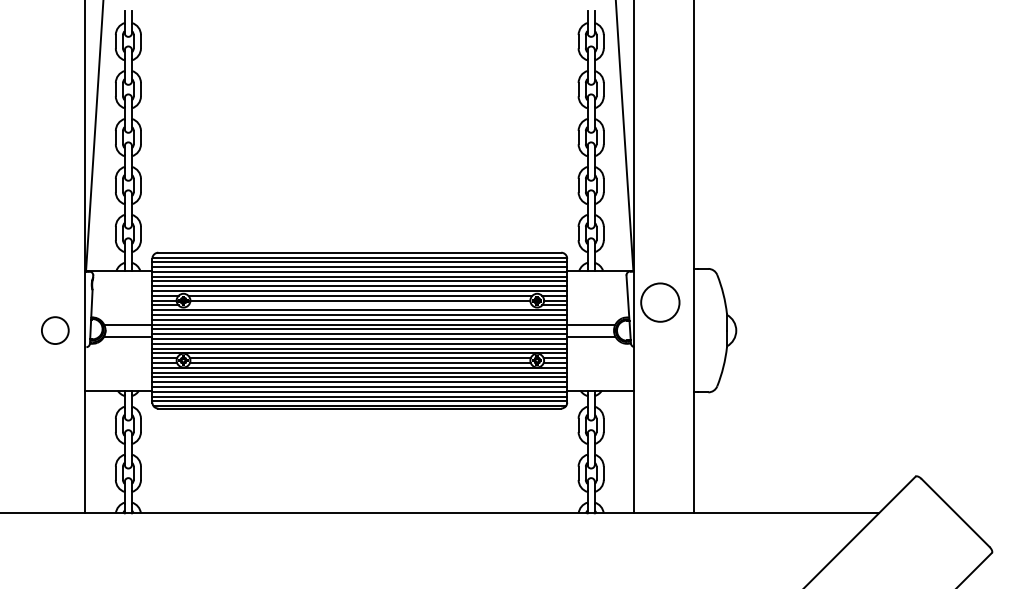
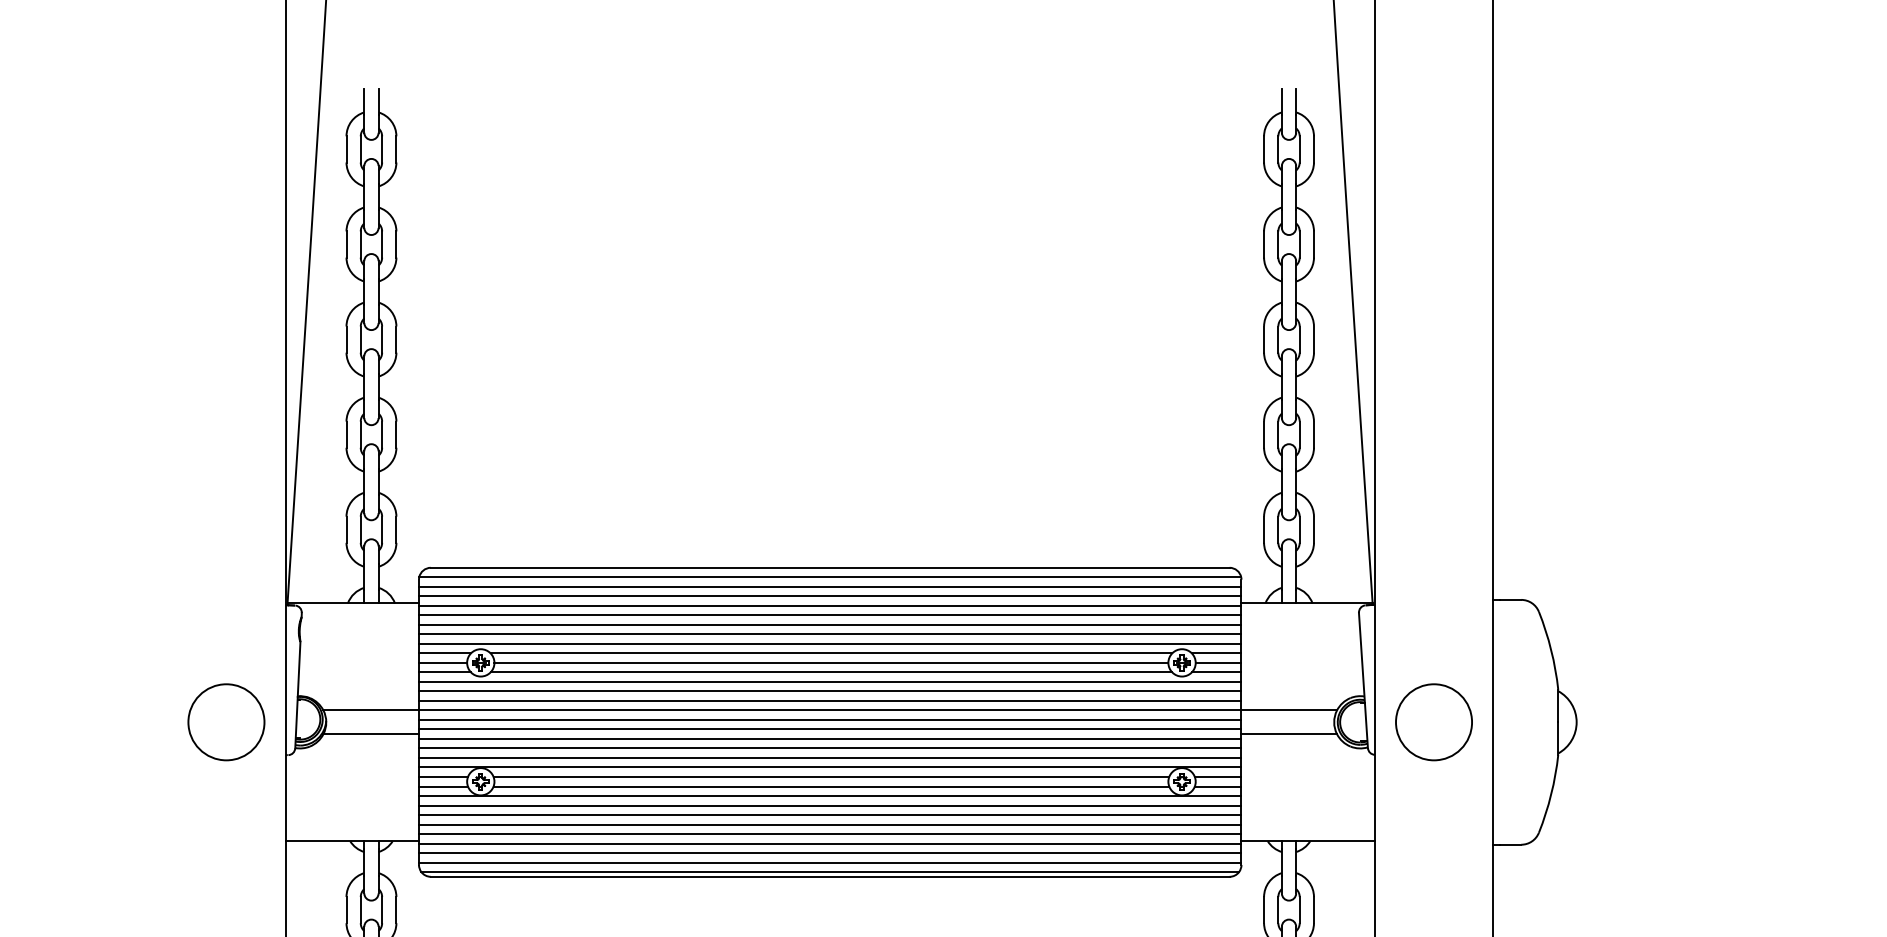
circle: (660, 302) -> (1434, 722), moved
line: (360, 305) -> (831, 672), added
circle: (55, 330) -> (226, 722), size x1.43

